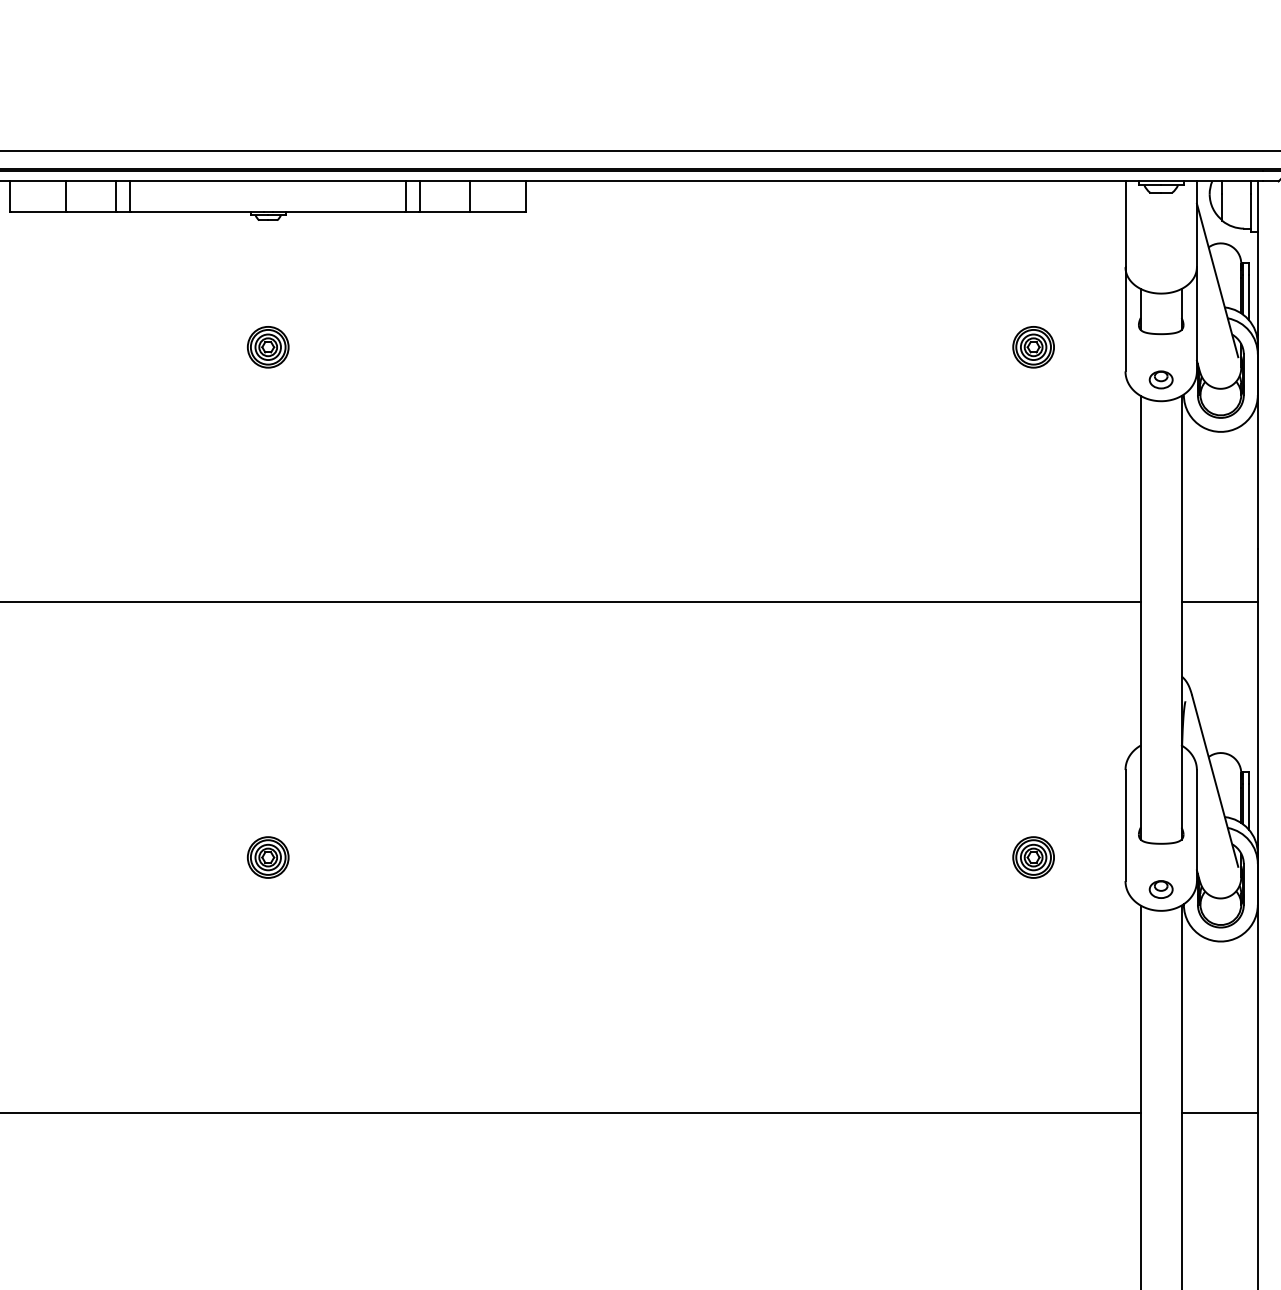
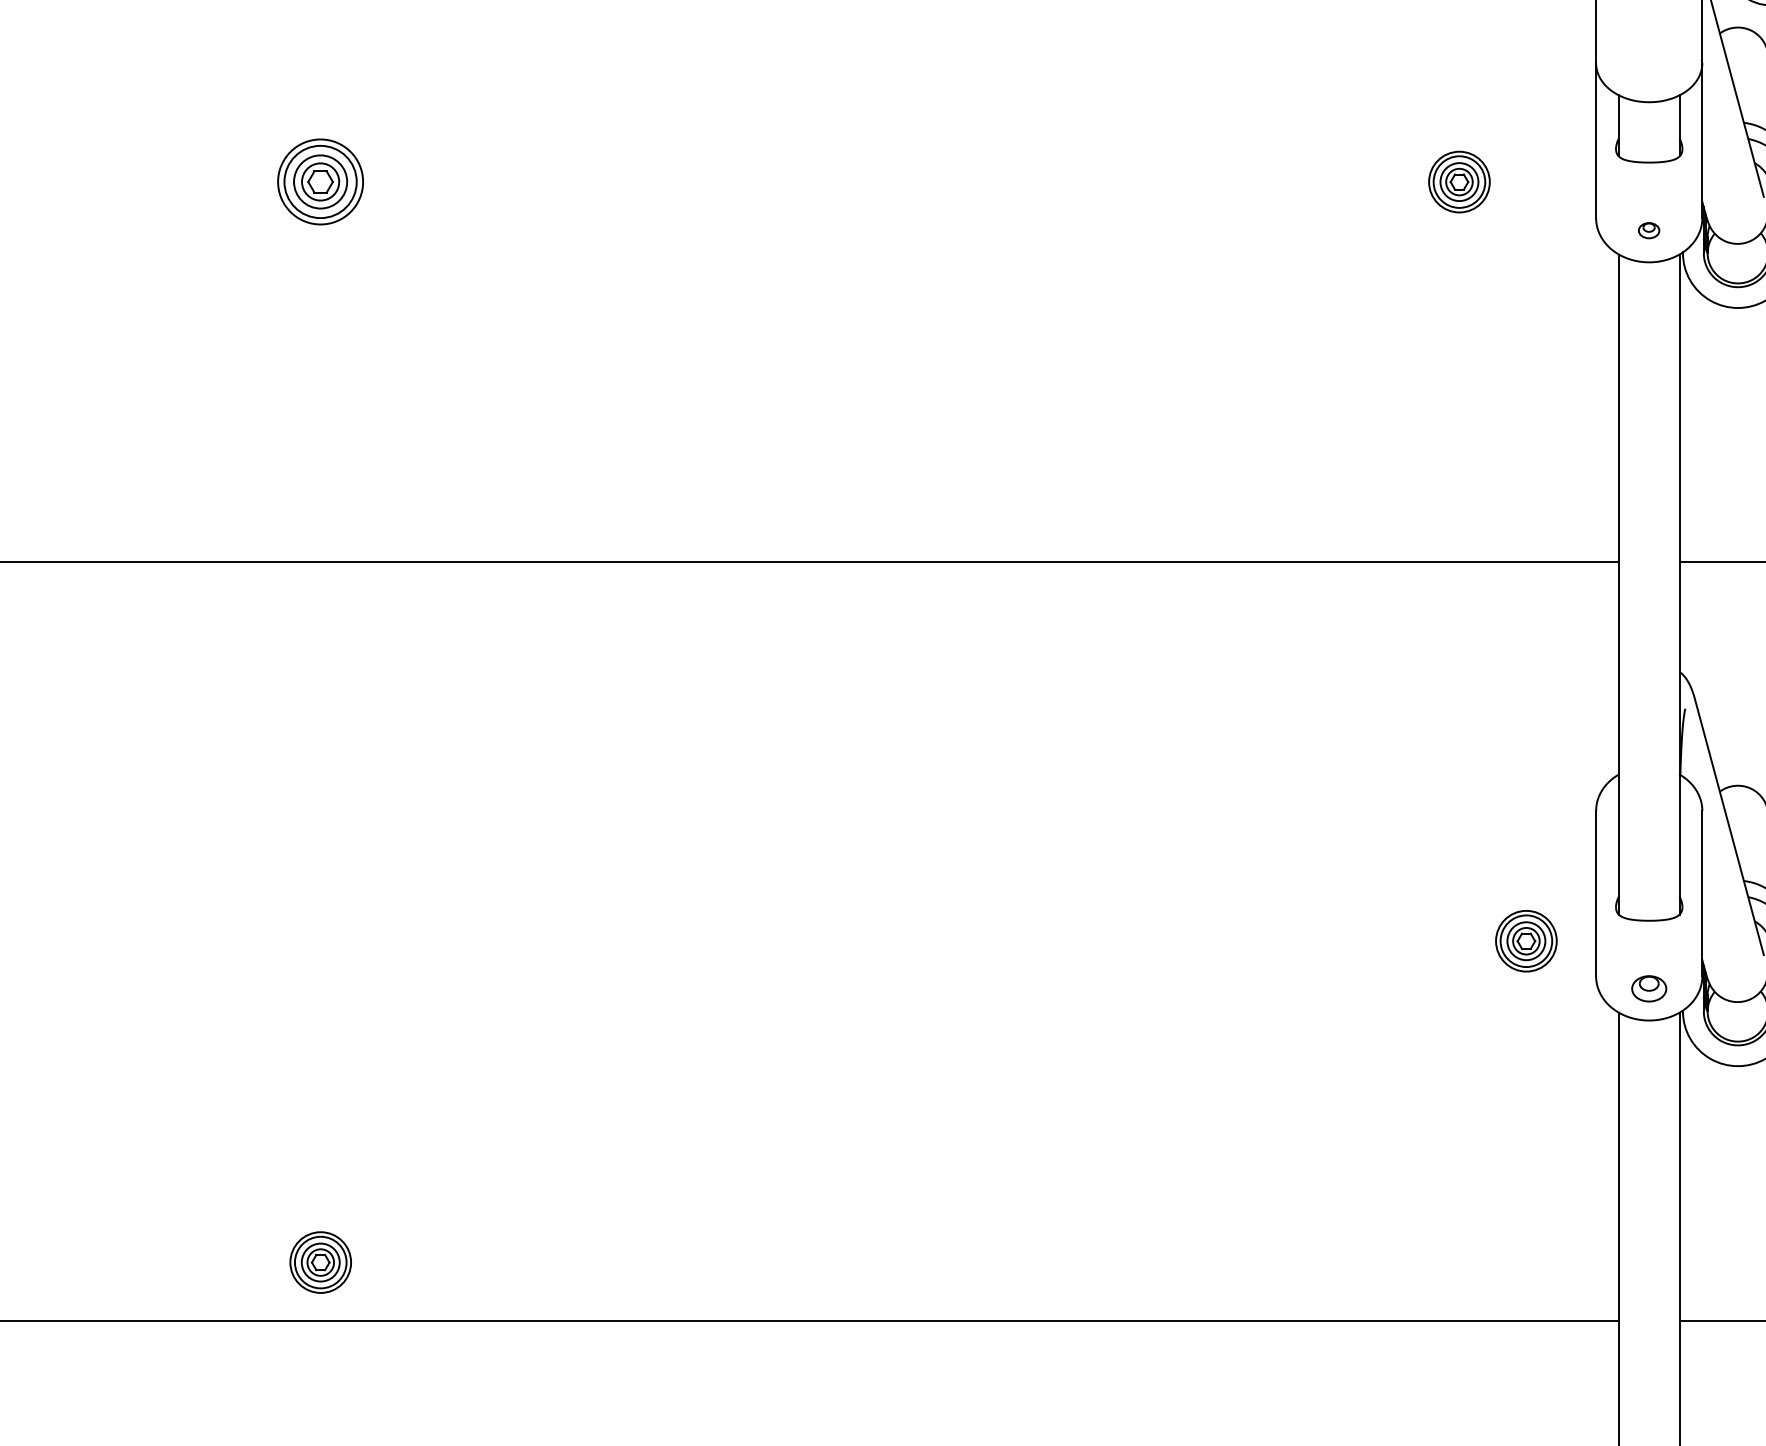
part: (268, 347) -> (321, 182), size x1.4
part: (1160, 379) -> (1648, 230), size x0.6
part: (267, 857) -> (319, 1262), moved
part: (1033, 857) -> (1526, 941), moved

